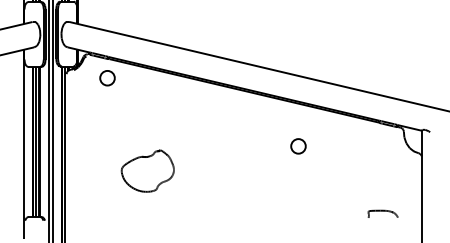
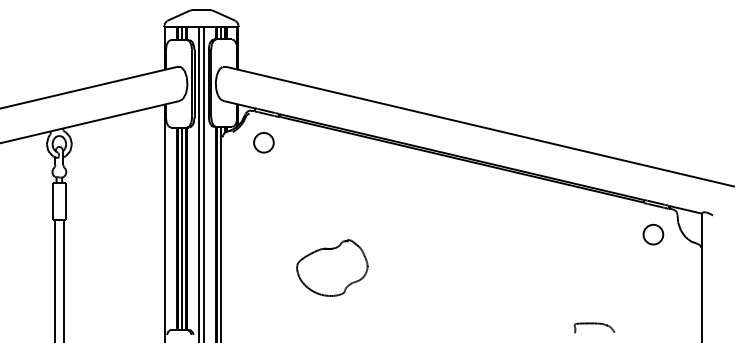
circle: (107, 78) -> (263, 142), moved
circle: (298, 146) -> (653, 234), moved
part: (383, 213) -> (594, 327), moved

